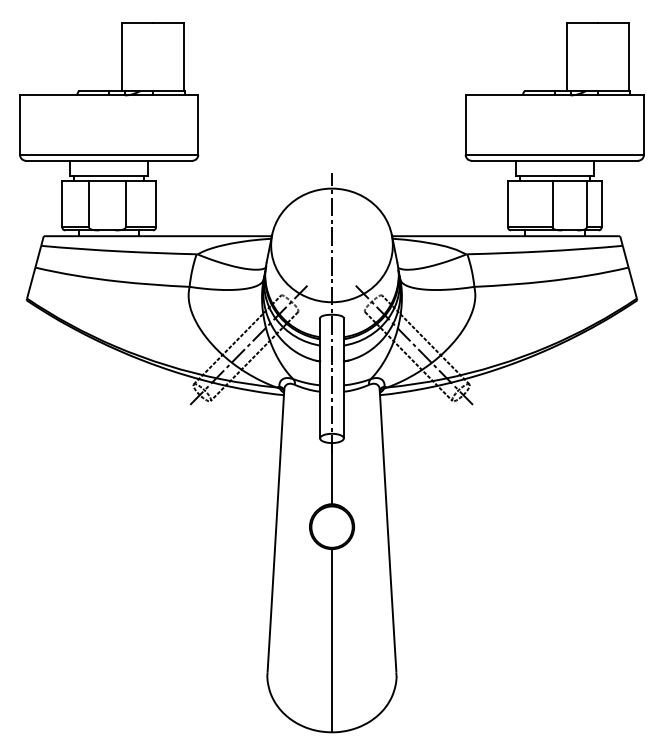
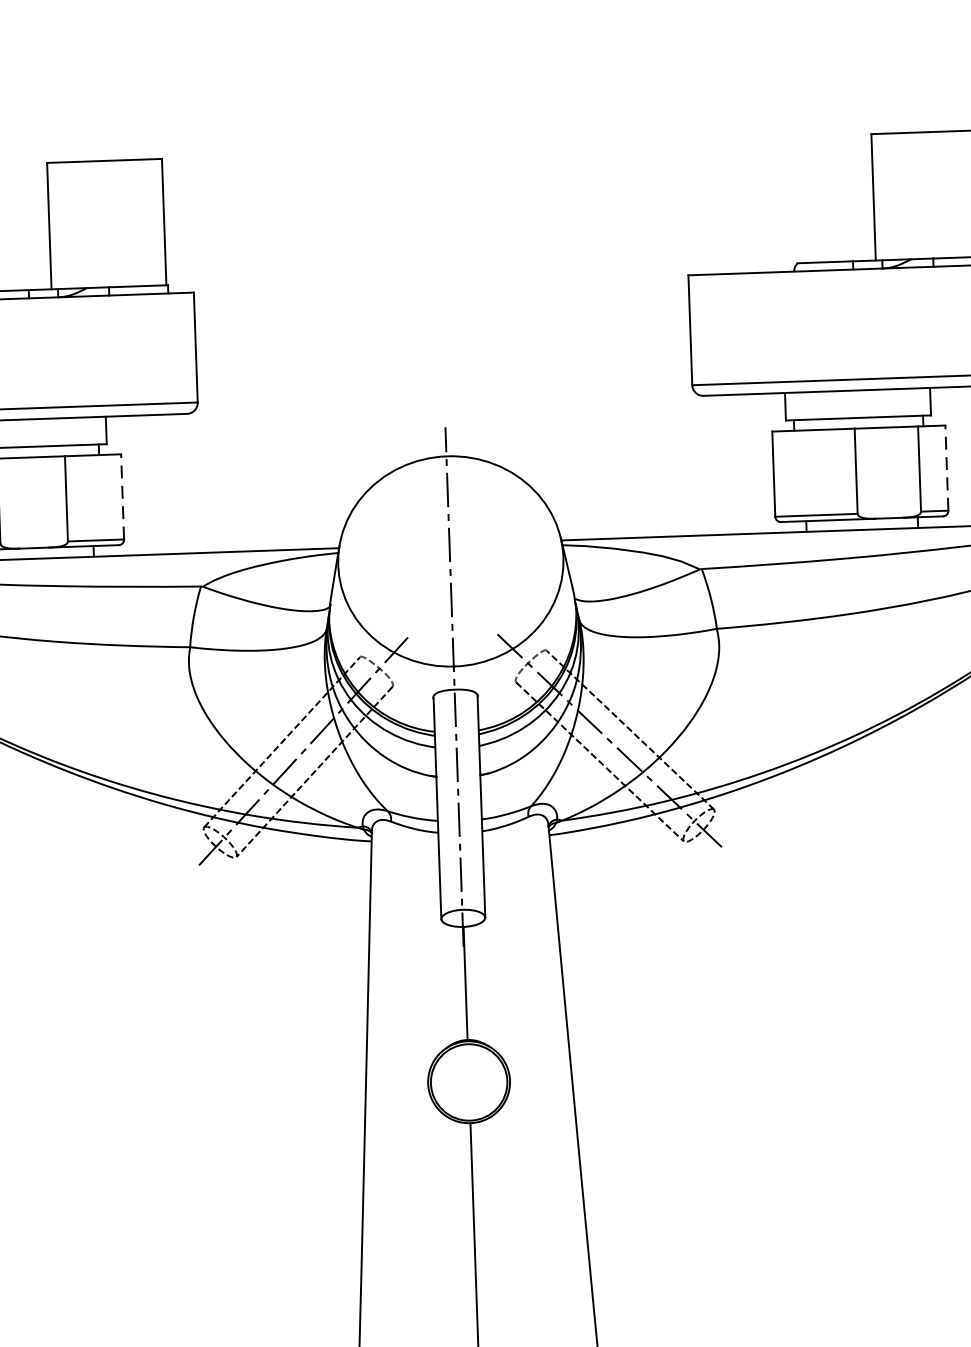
line: (155, 203) -> (121, 495), solid -> dashed
line: (601, 203) -> (946, 466), solid -> dashed

